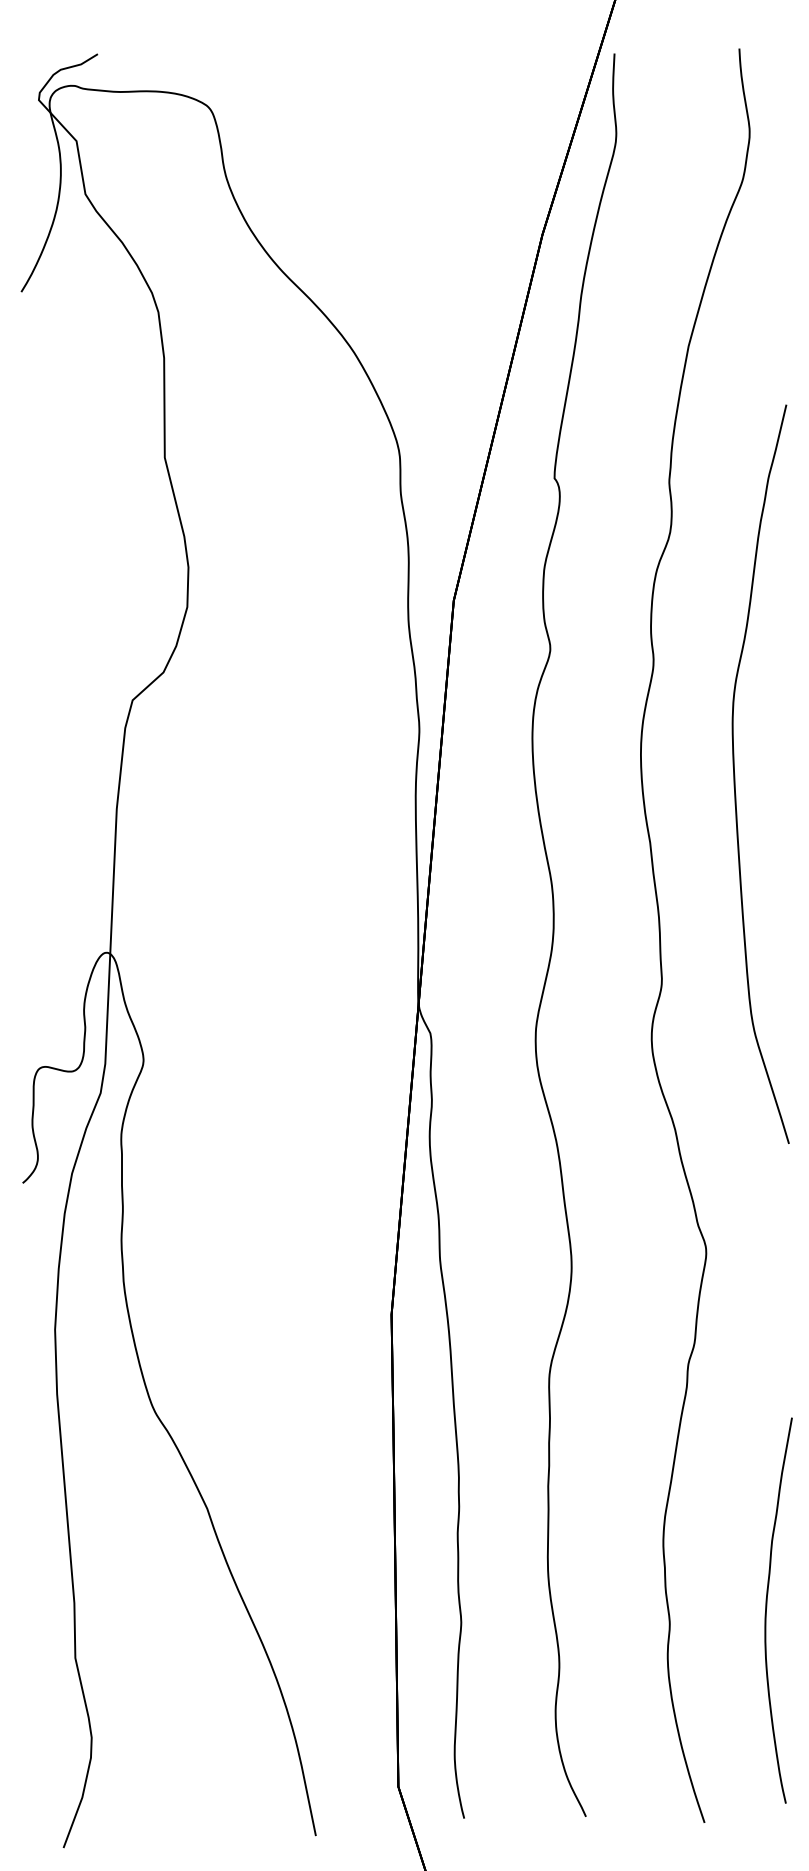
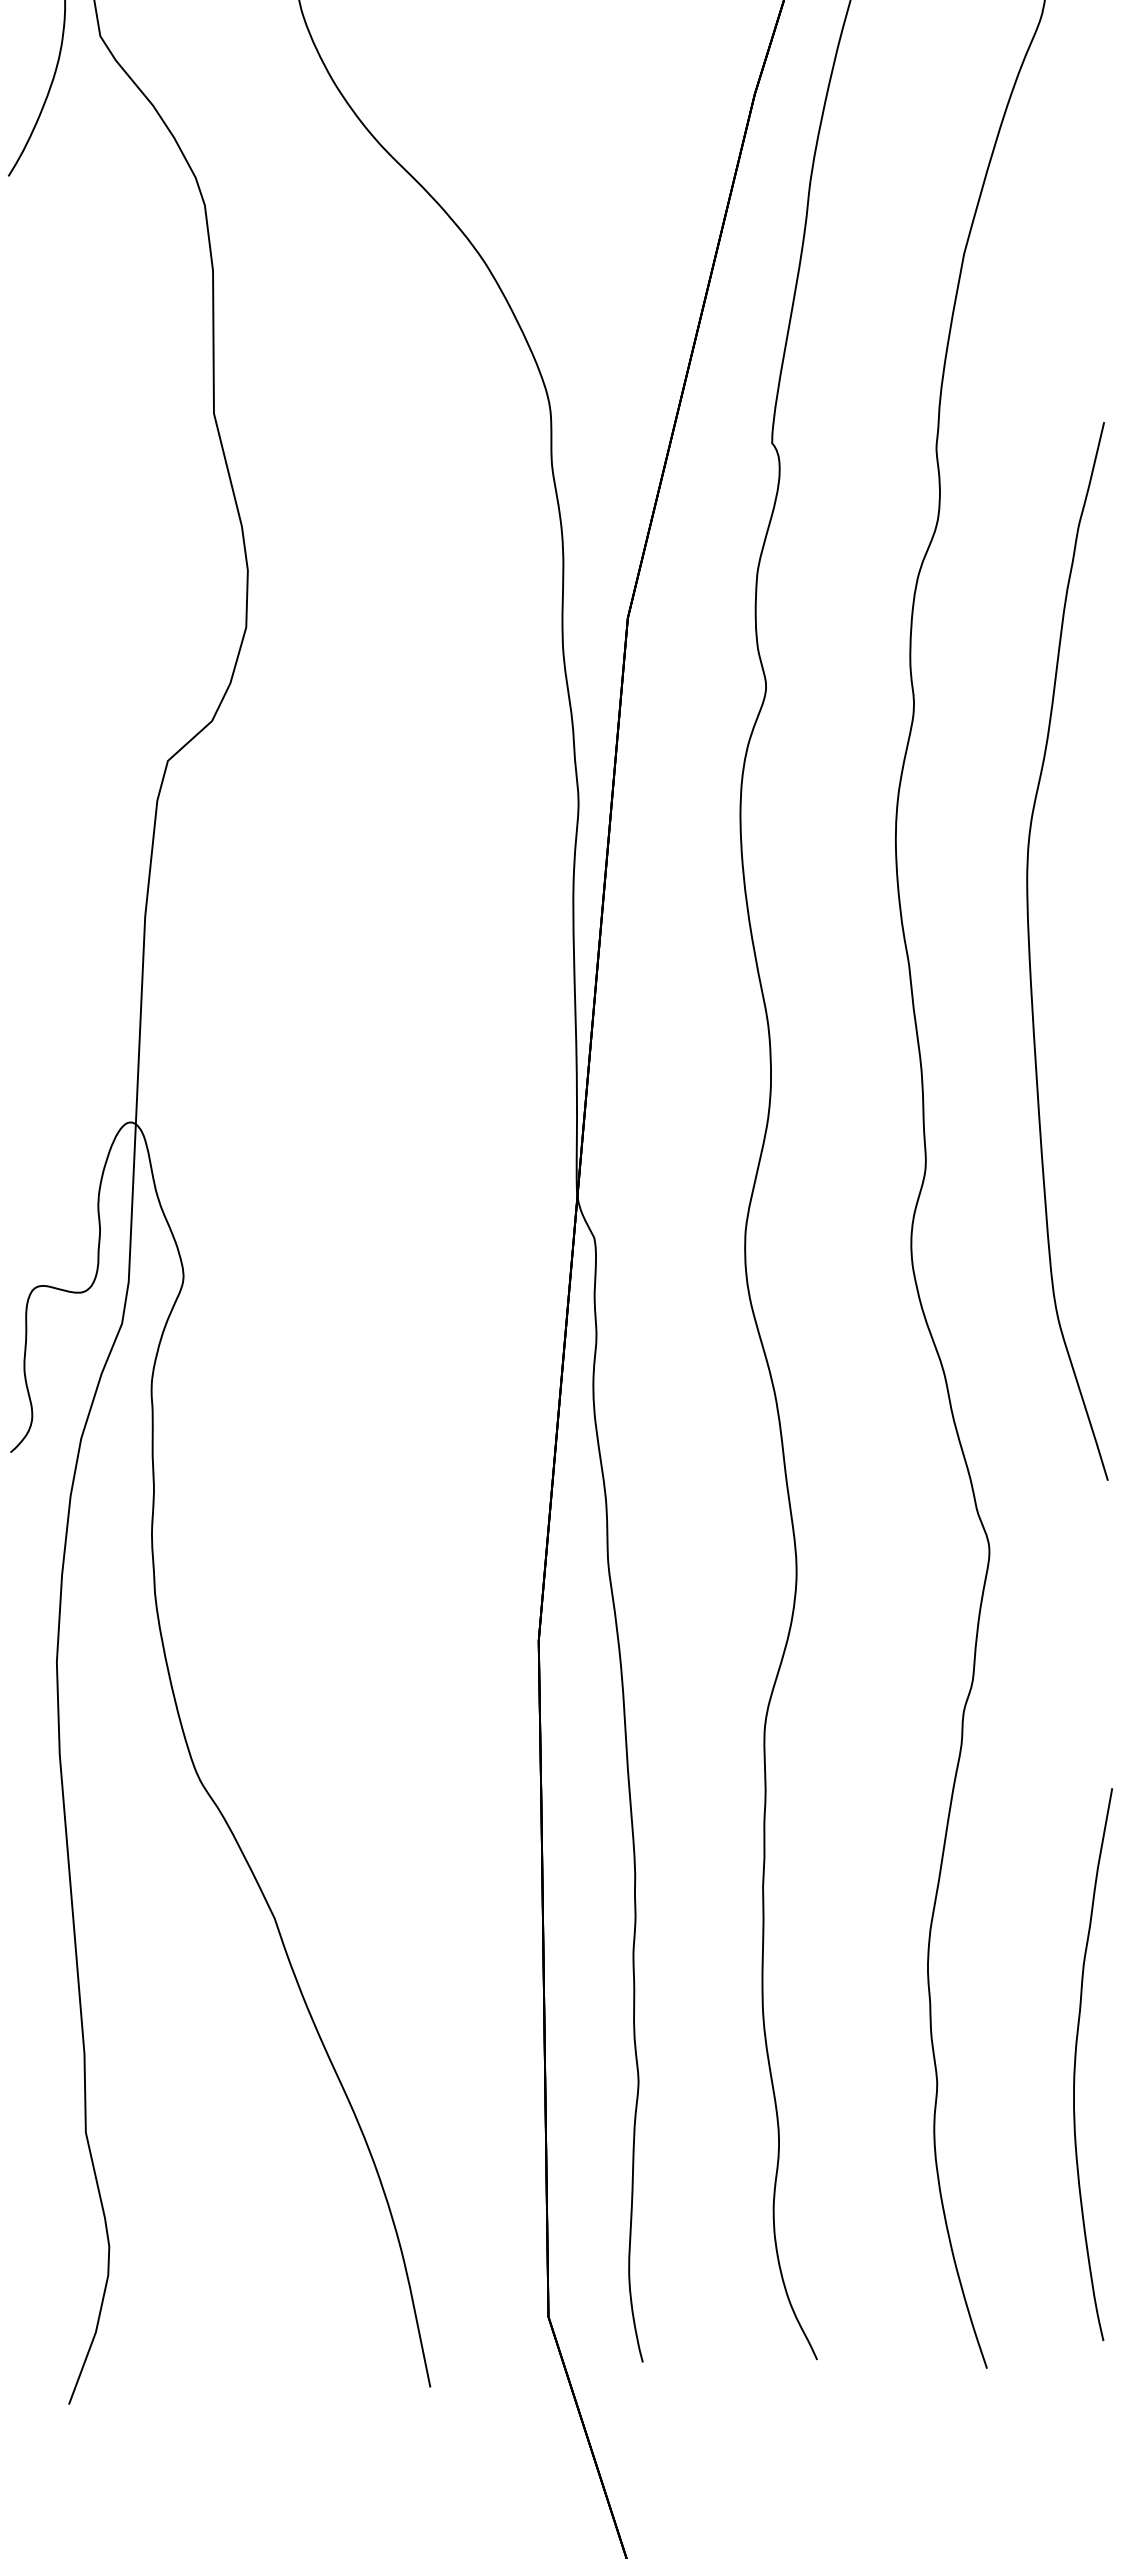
curve: (735, 774) -> (1031, 951), moved

